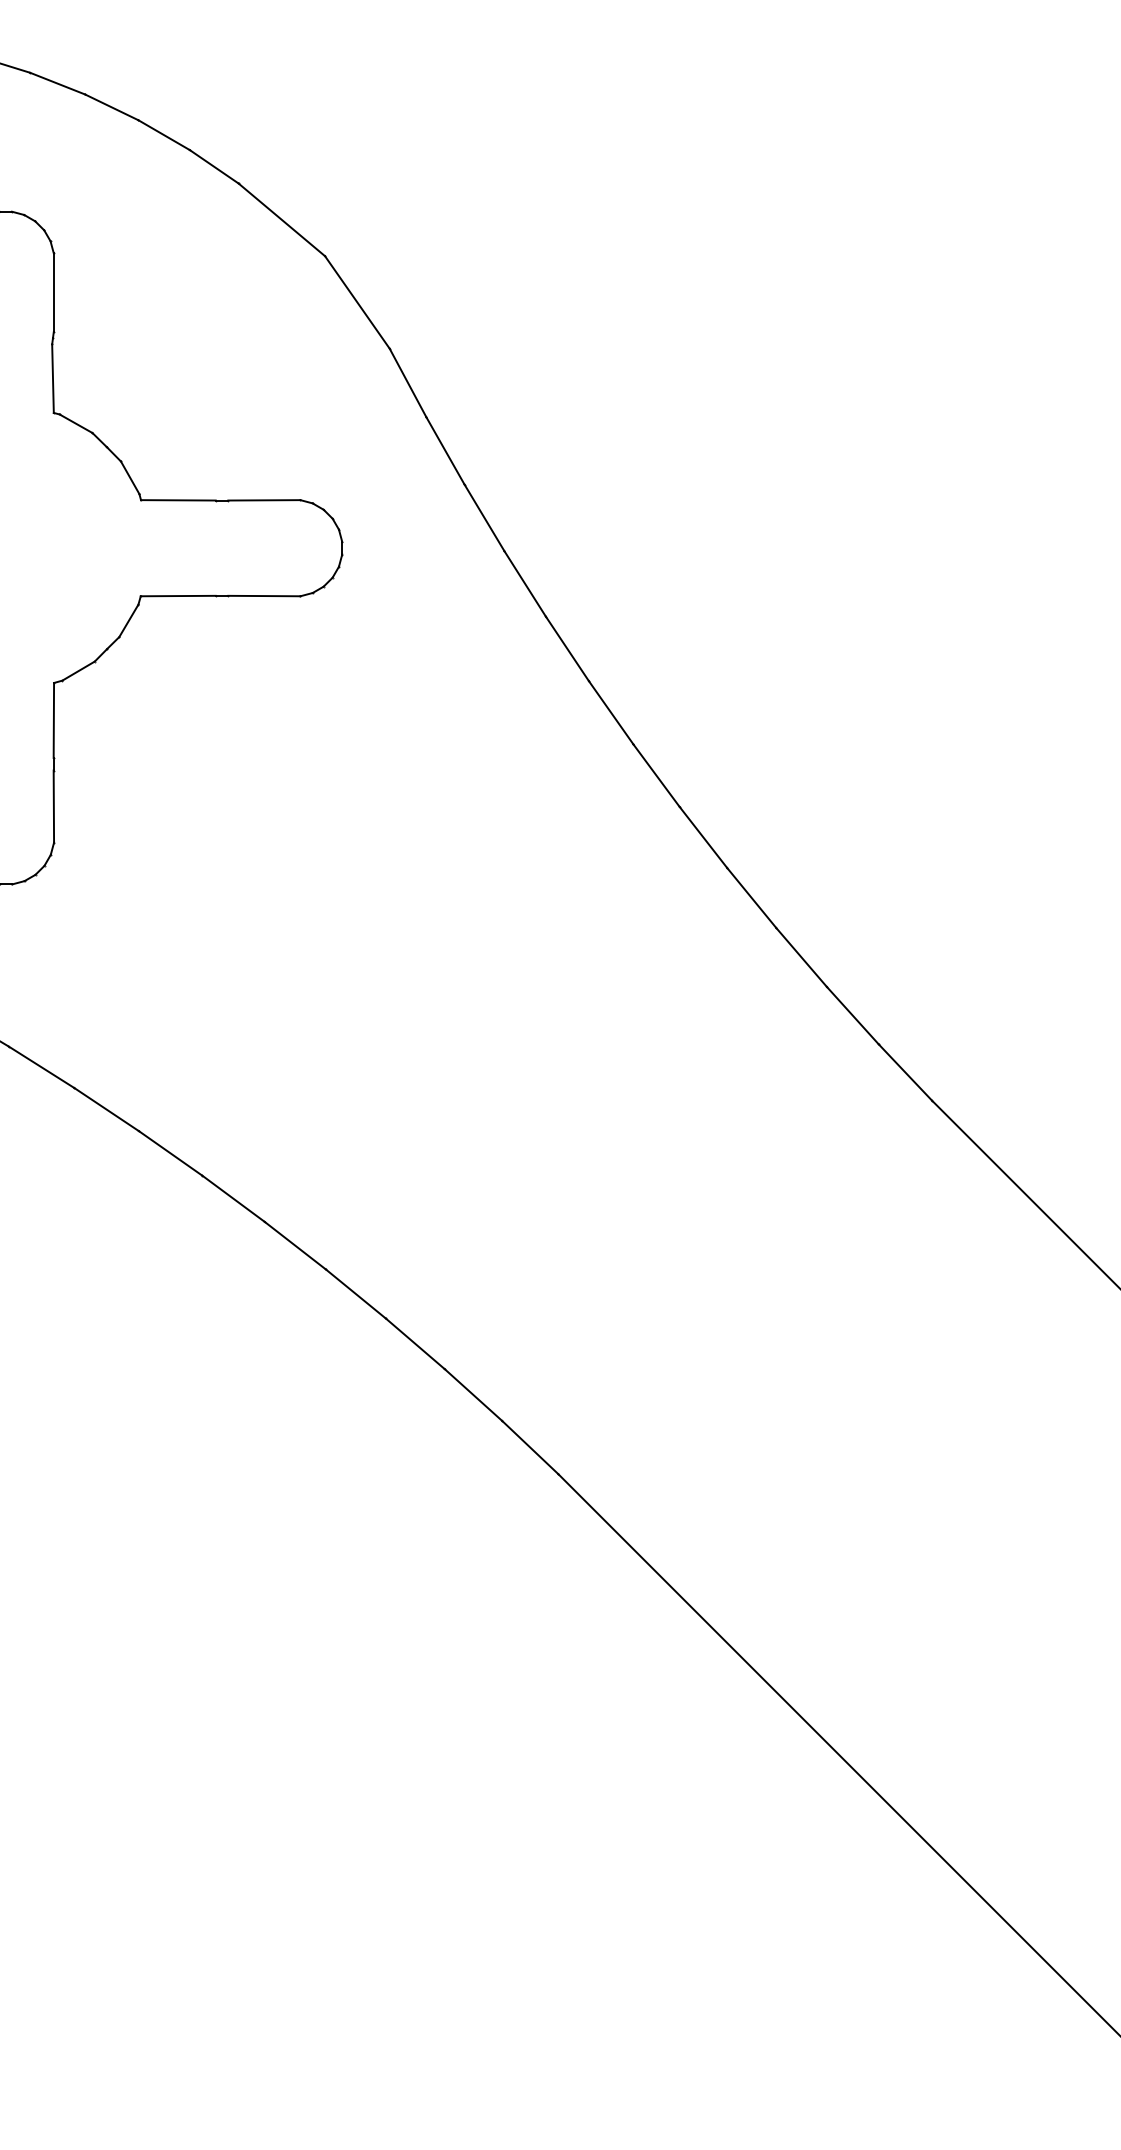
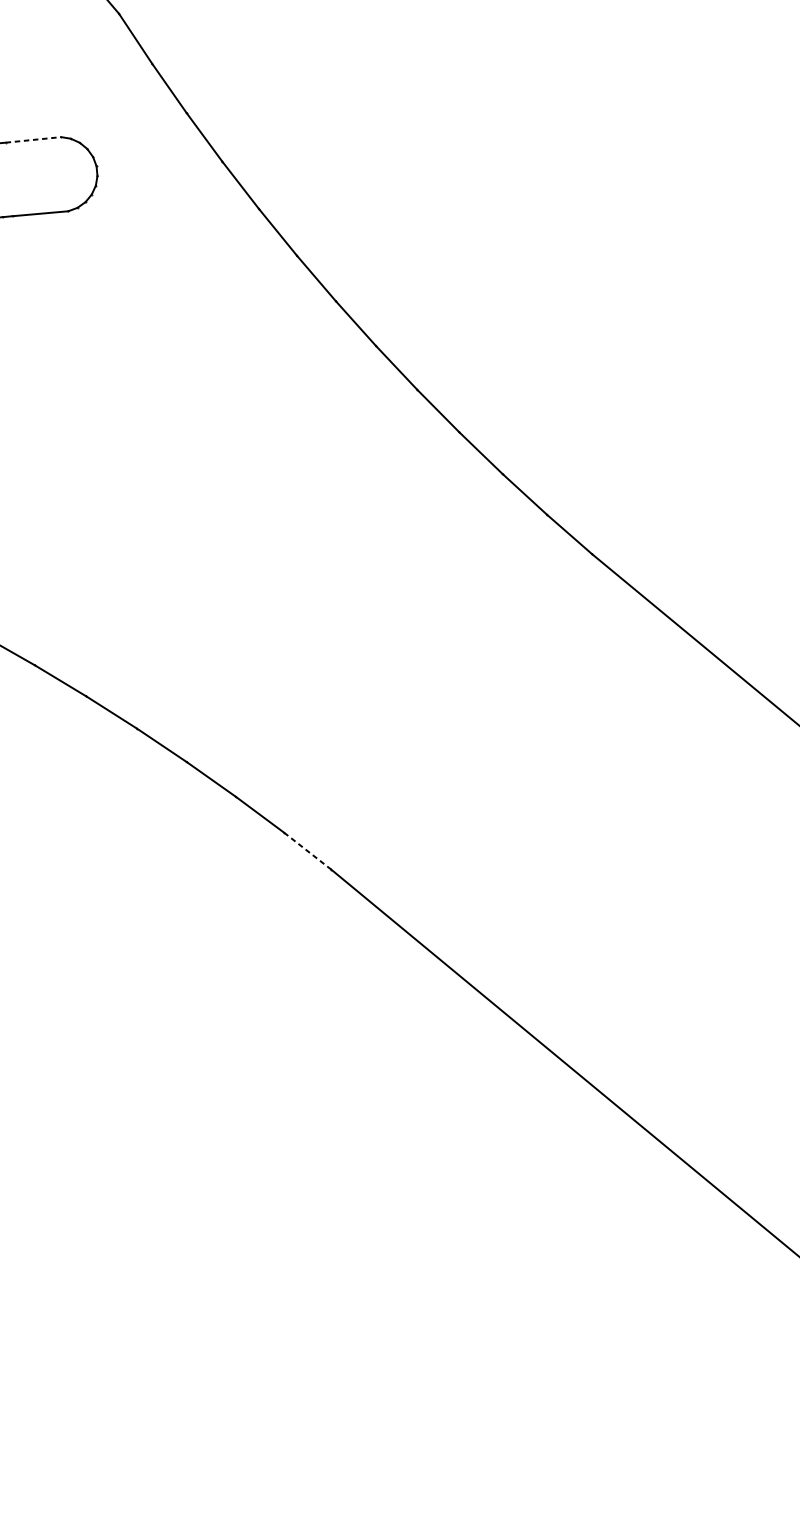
line: (264, 500) -> (33, 140), solid -> dashed
line: (530, 1447) -> (307, 851), solid -> dashed

